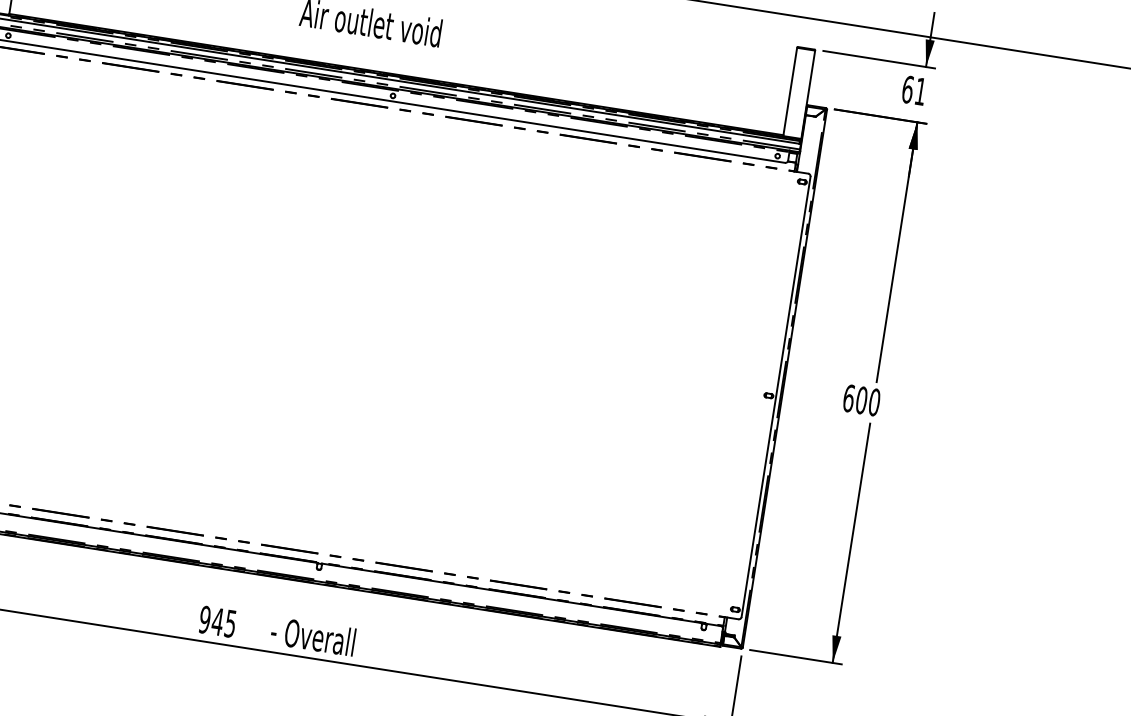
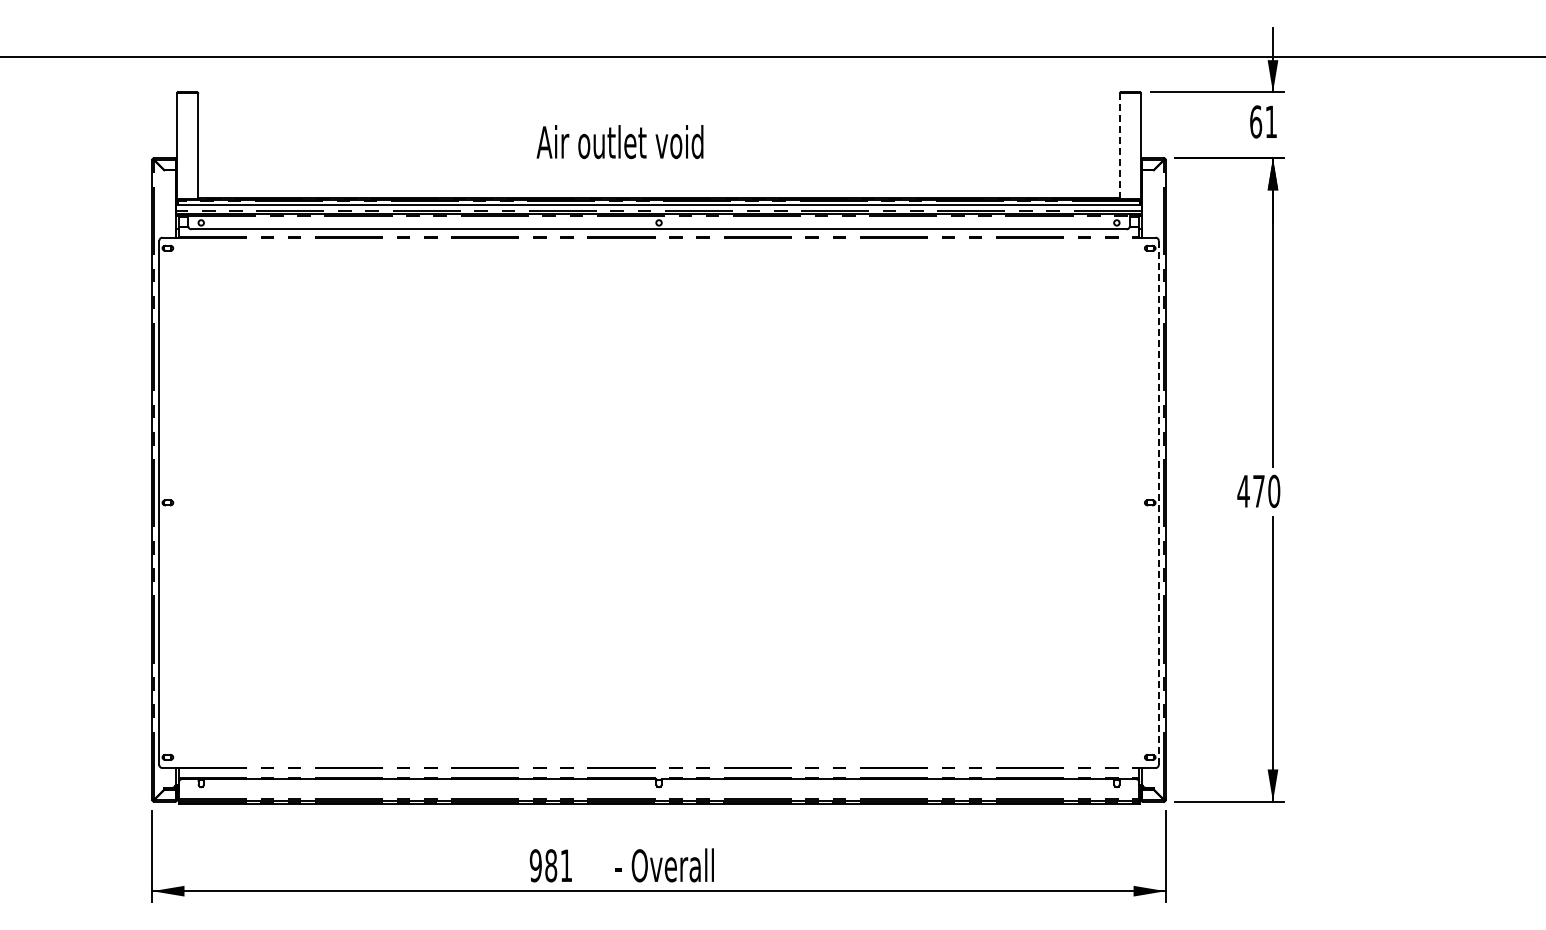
line: (789, 92) -> (1119, 146), solid -> dashed
line: (775, 396) -> (1158, 502), solid -> dashed
text: (854, 398) -> (1250, 490), 600 -> 470
text: (223, 622) -> (557, 865), 945 -> 981

